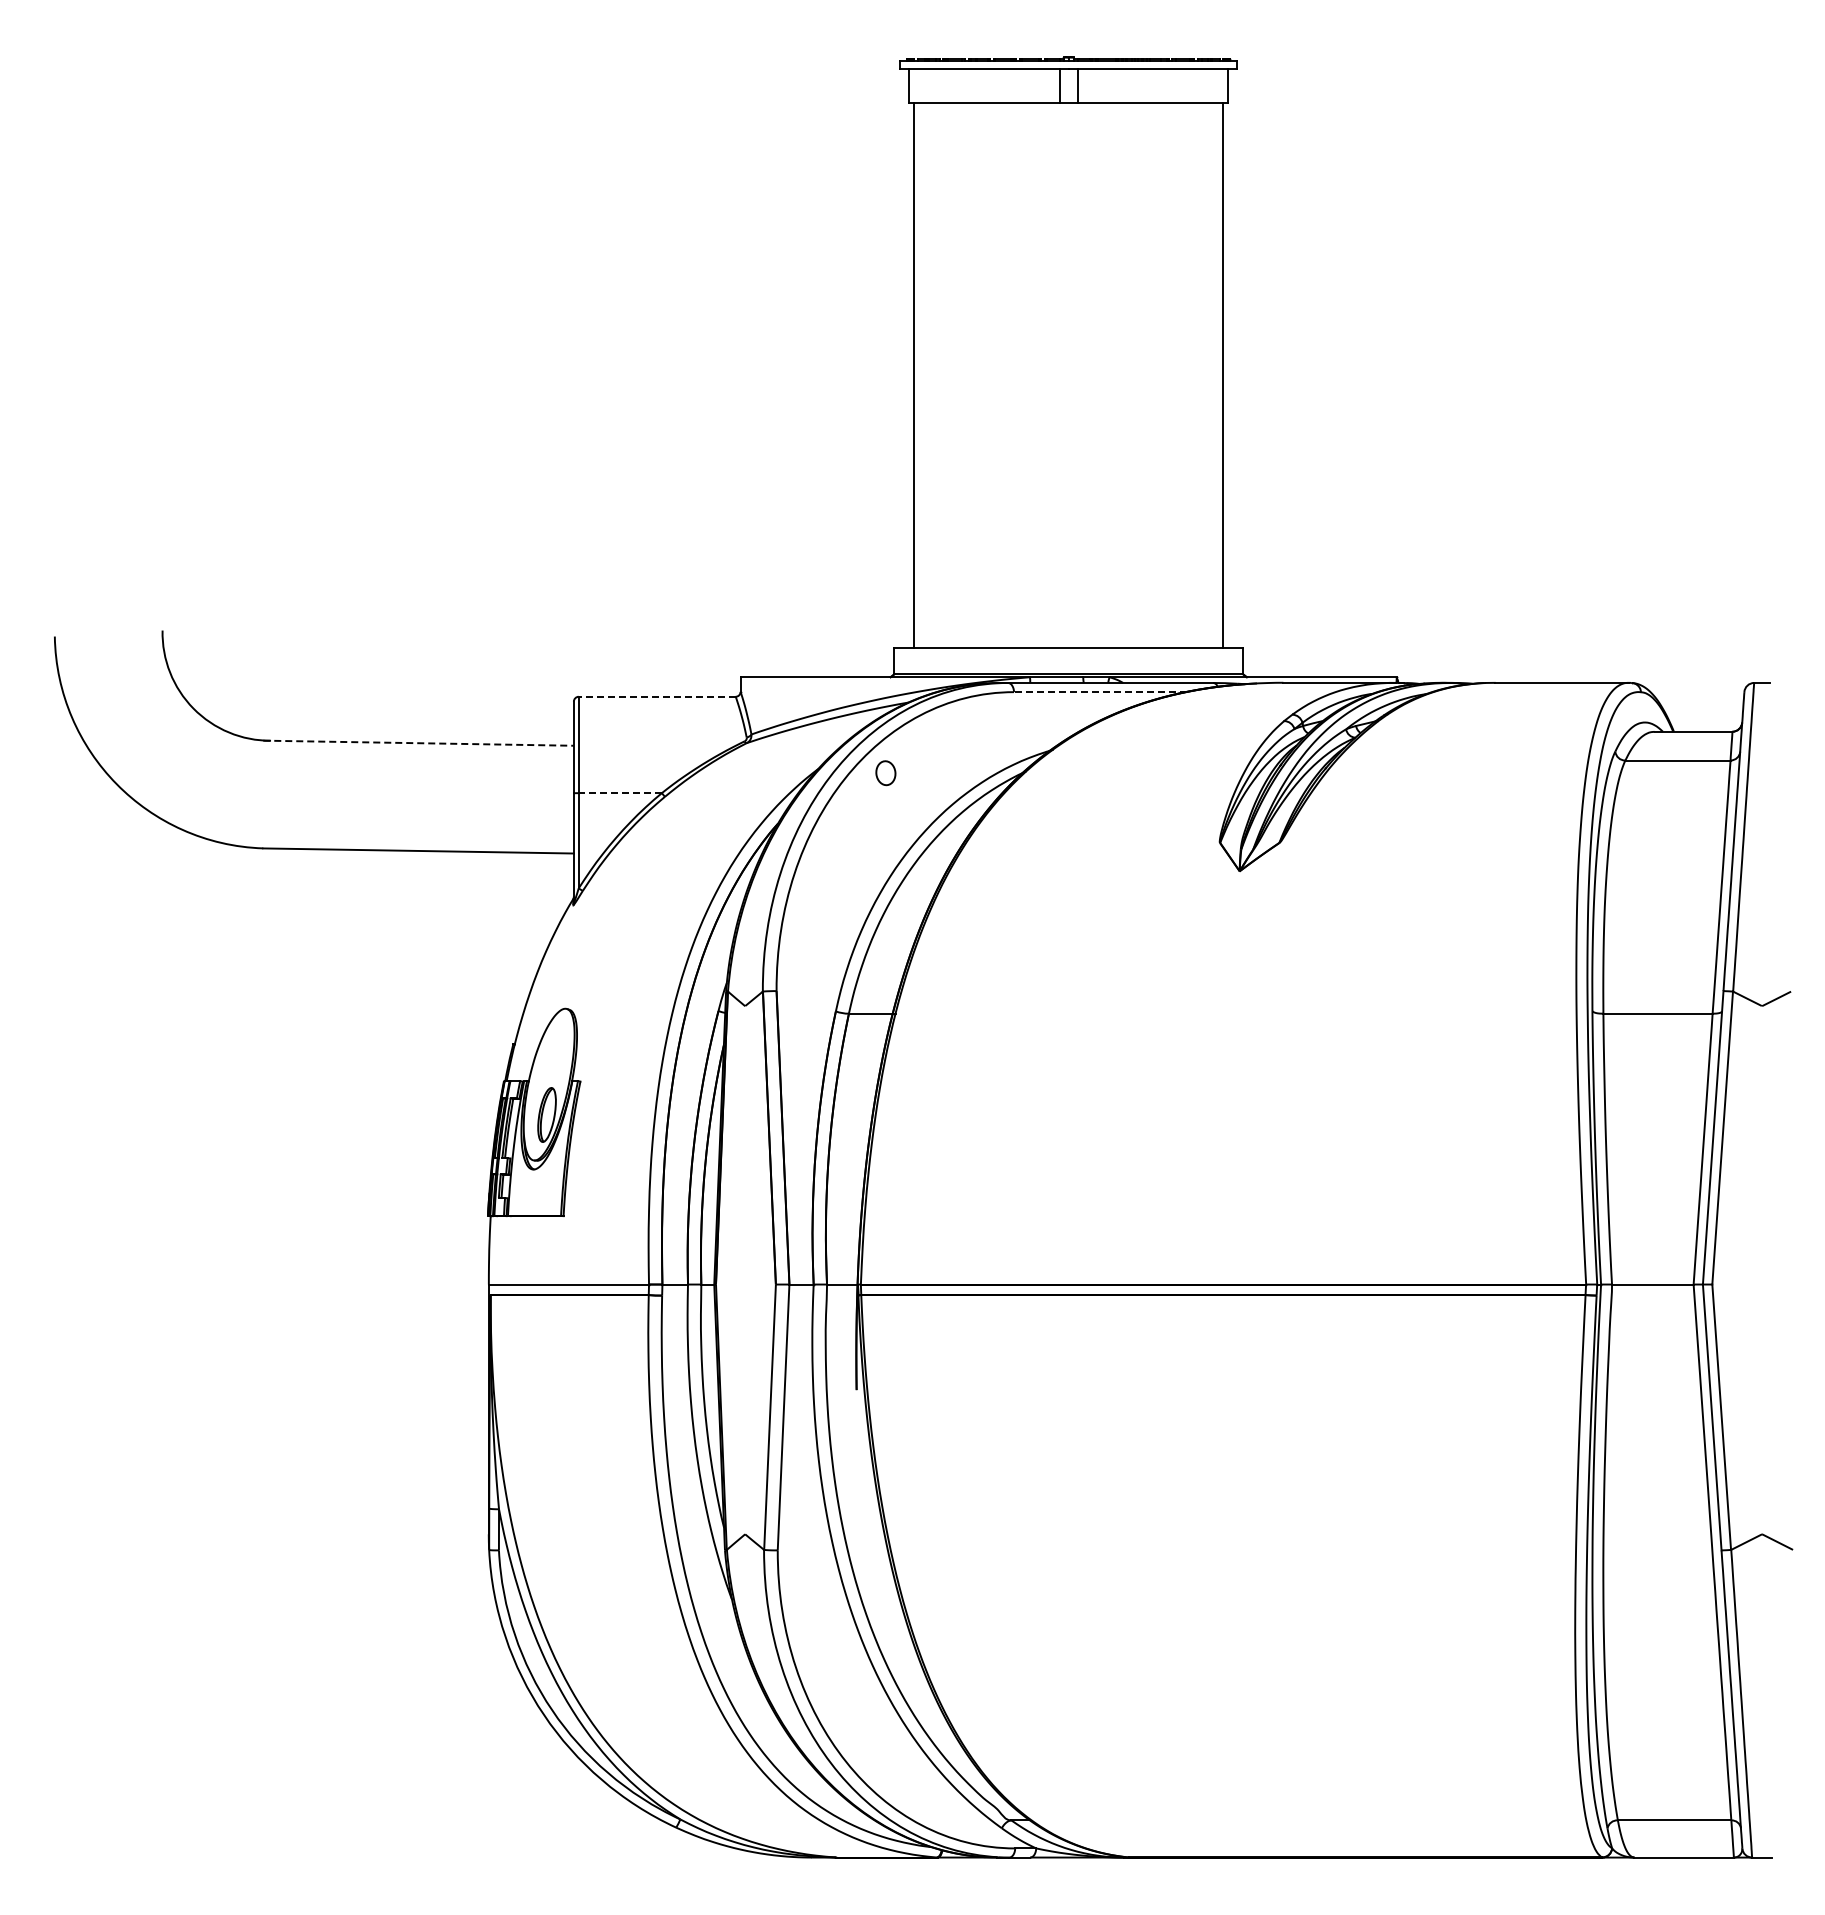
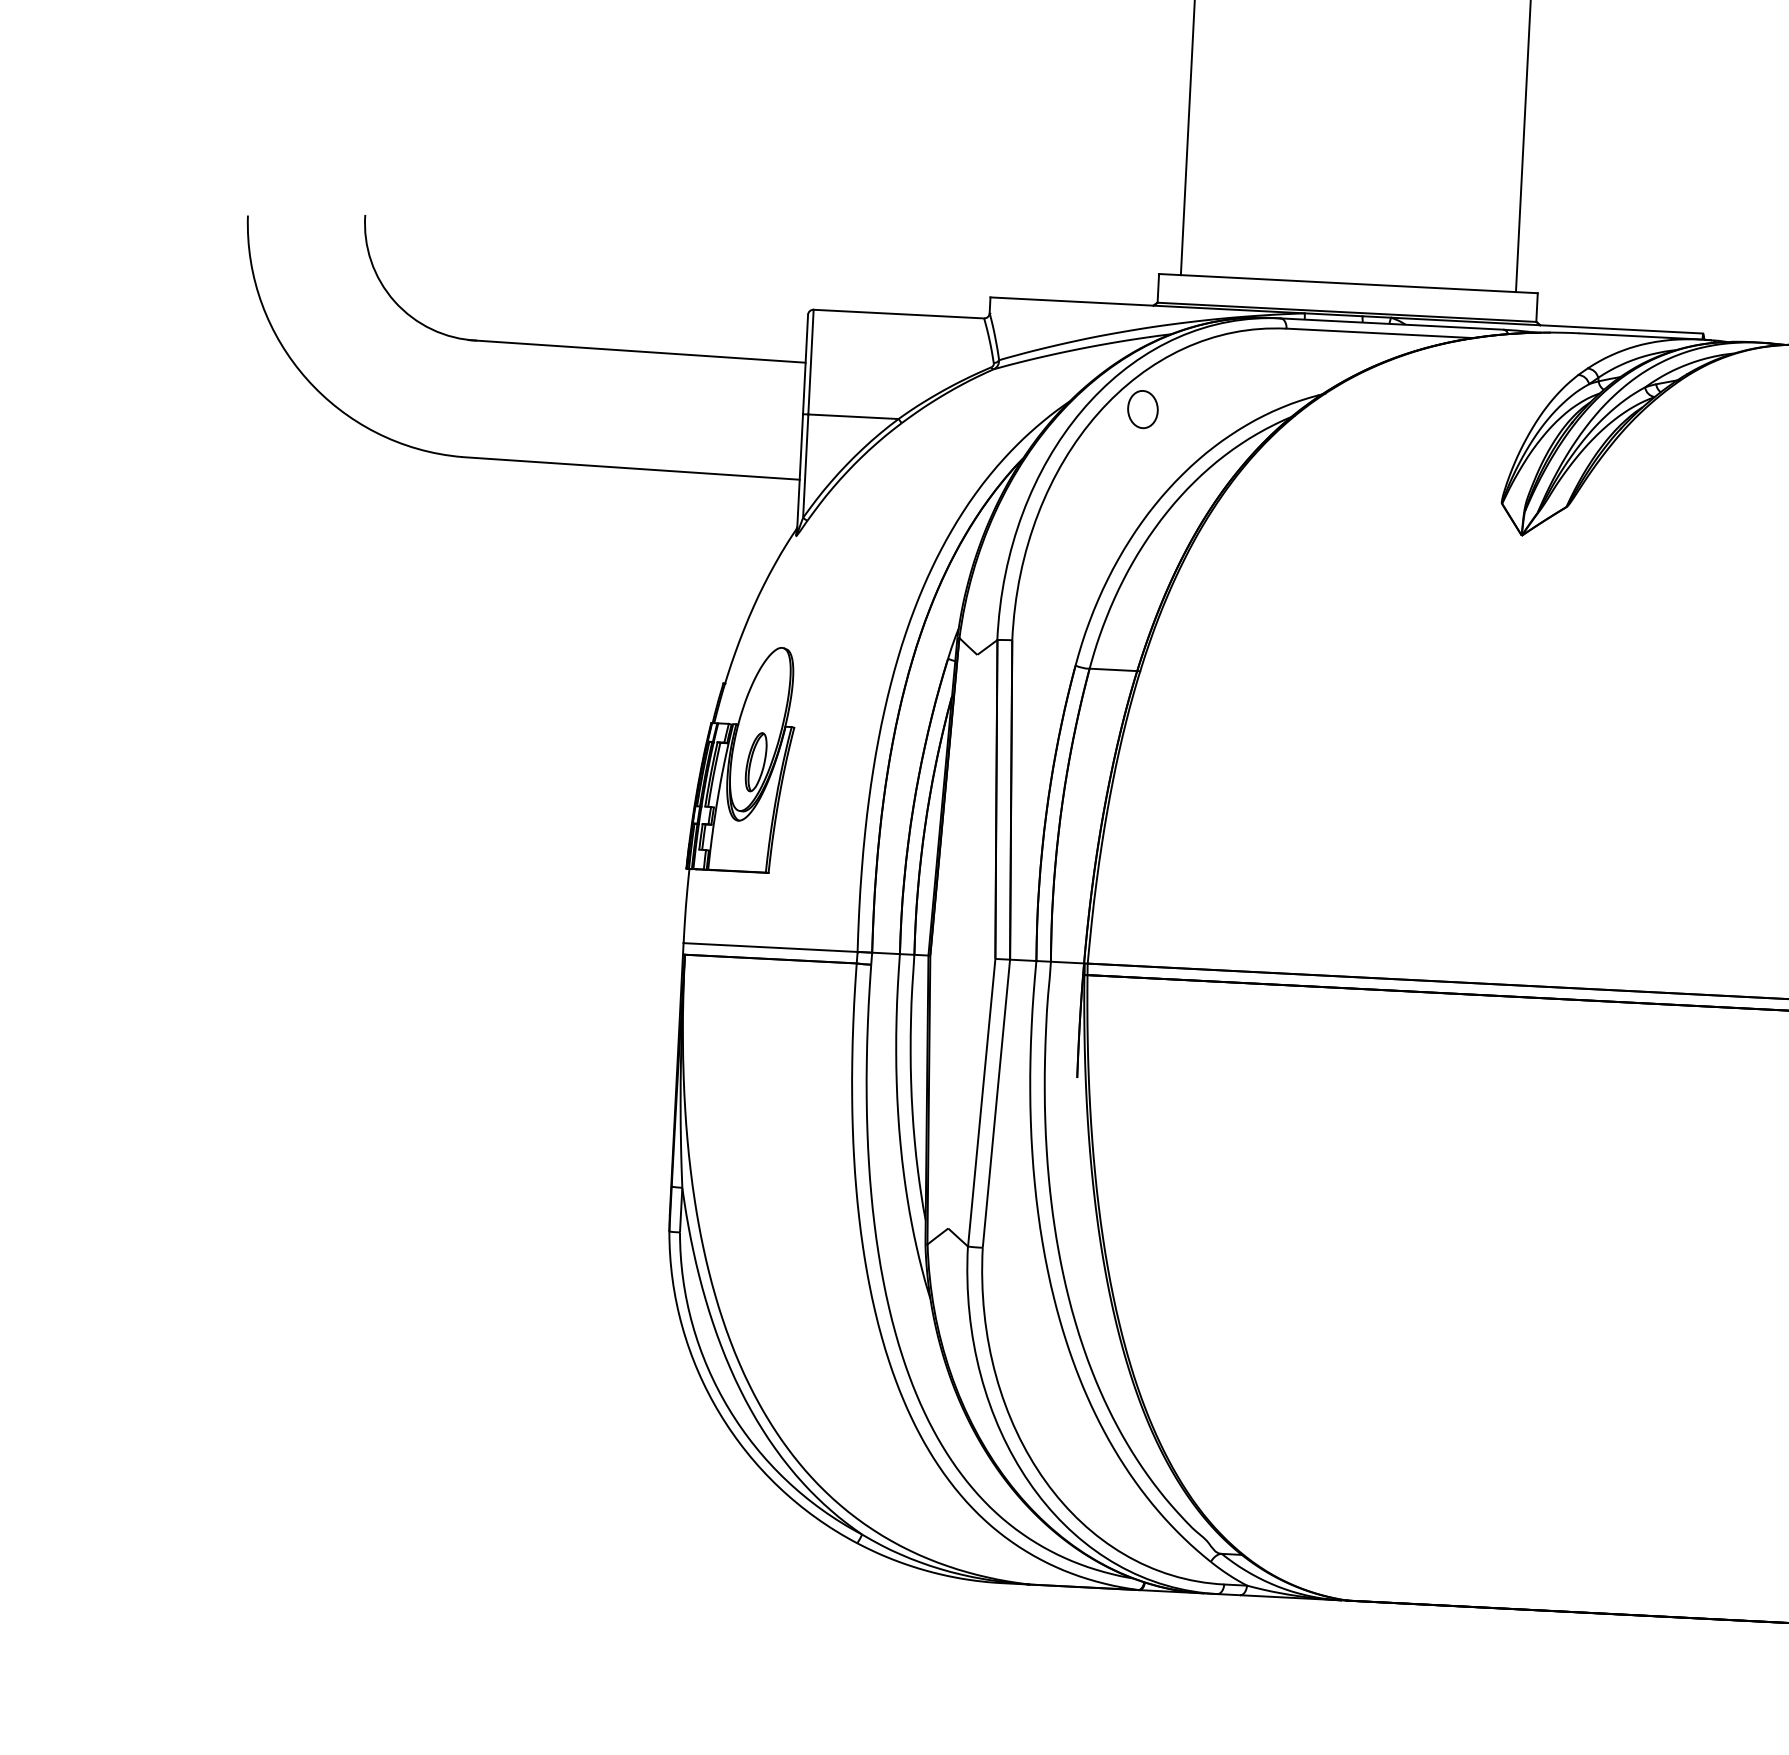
line: (1099, 692) -> (1379, 333), dashed -> solid
line: (656, 696) -> (898, 313), dashed -> solid
line: (419, 743) -> (638, 351), dashed -> solid
part: (885, 773) -> (1142, 409), size x1.43
line: (620, 793) -> (853, 417), dashed -> solid

